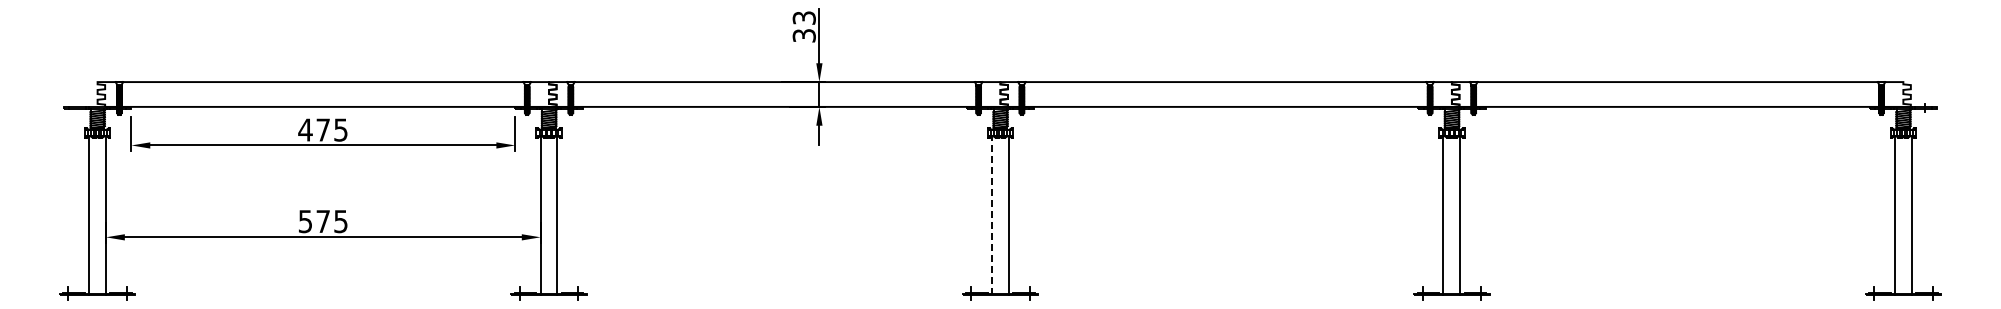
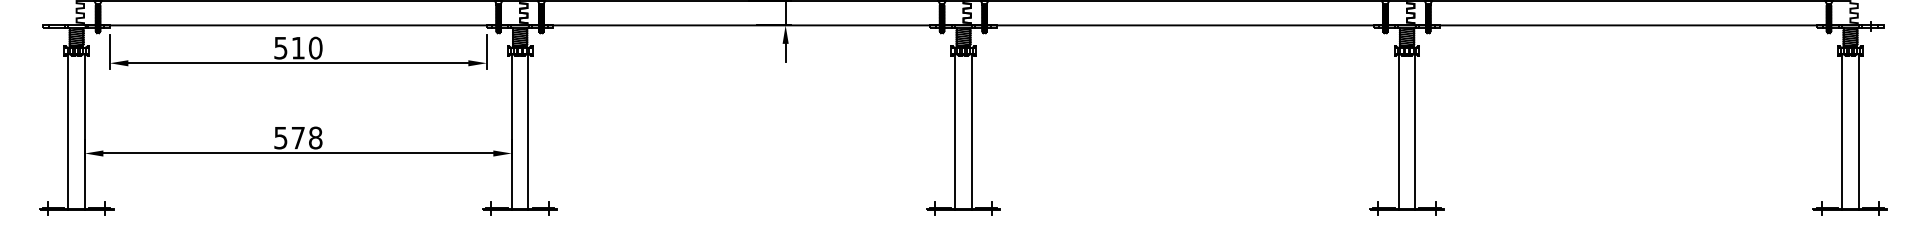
text: (322, 129) -> (297, 47), 475 -> 510
line: (992, 215) -> (955, 132), dashed -> solid
text: (340, 221) -> (315, 137), 575 -> 578

